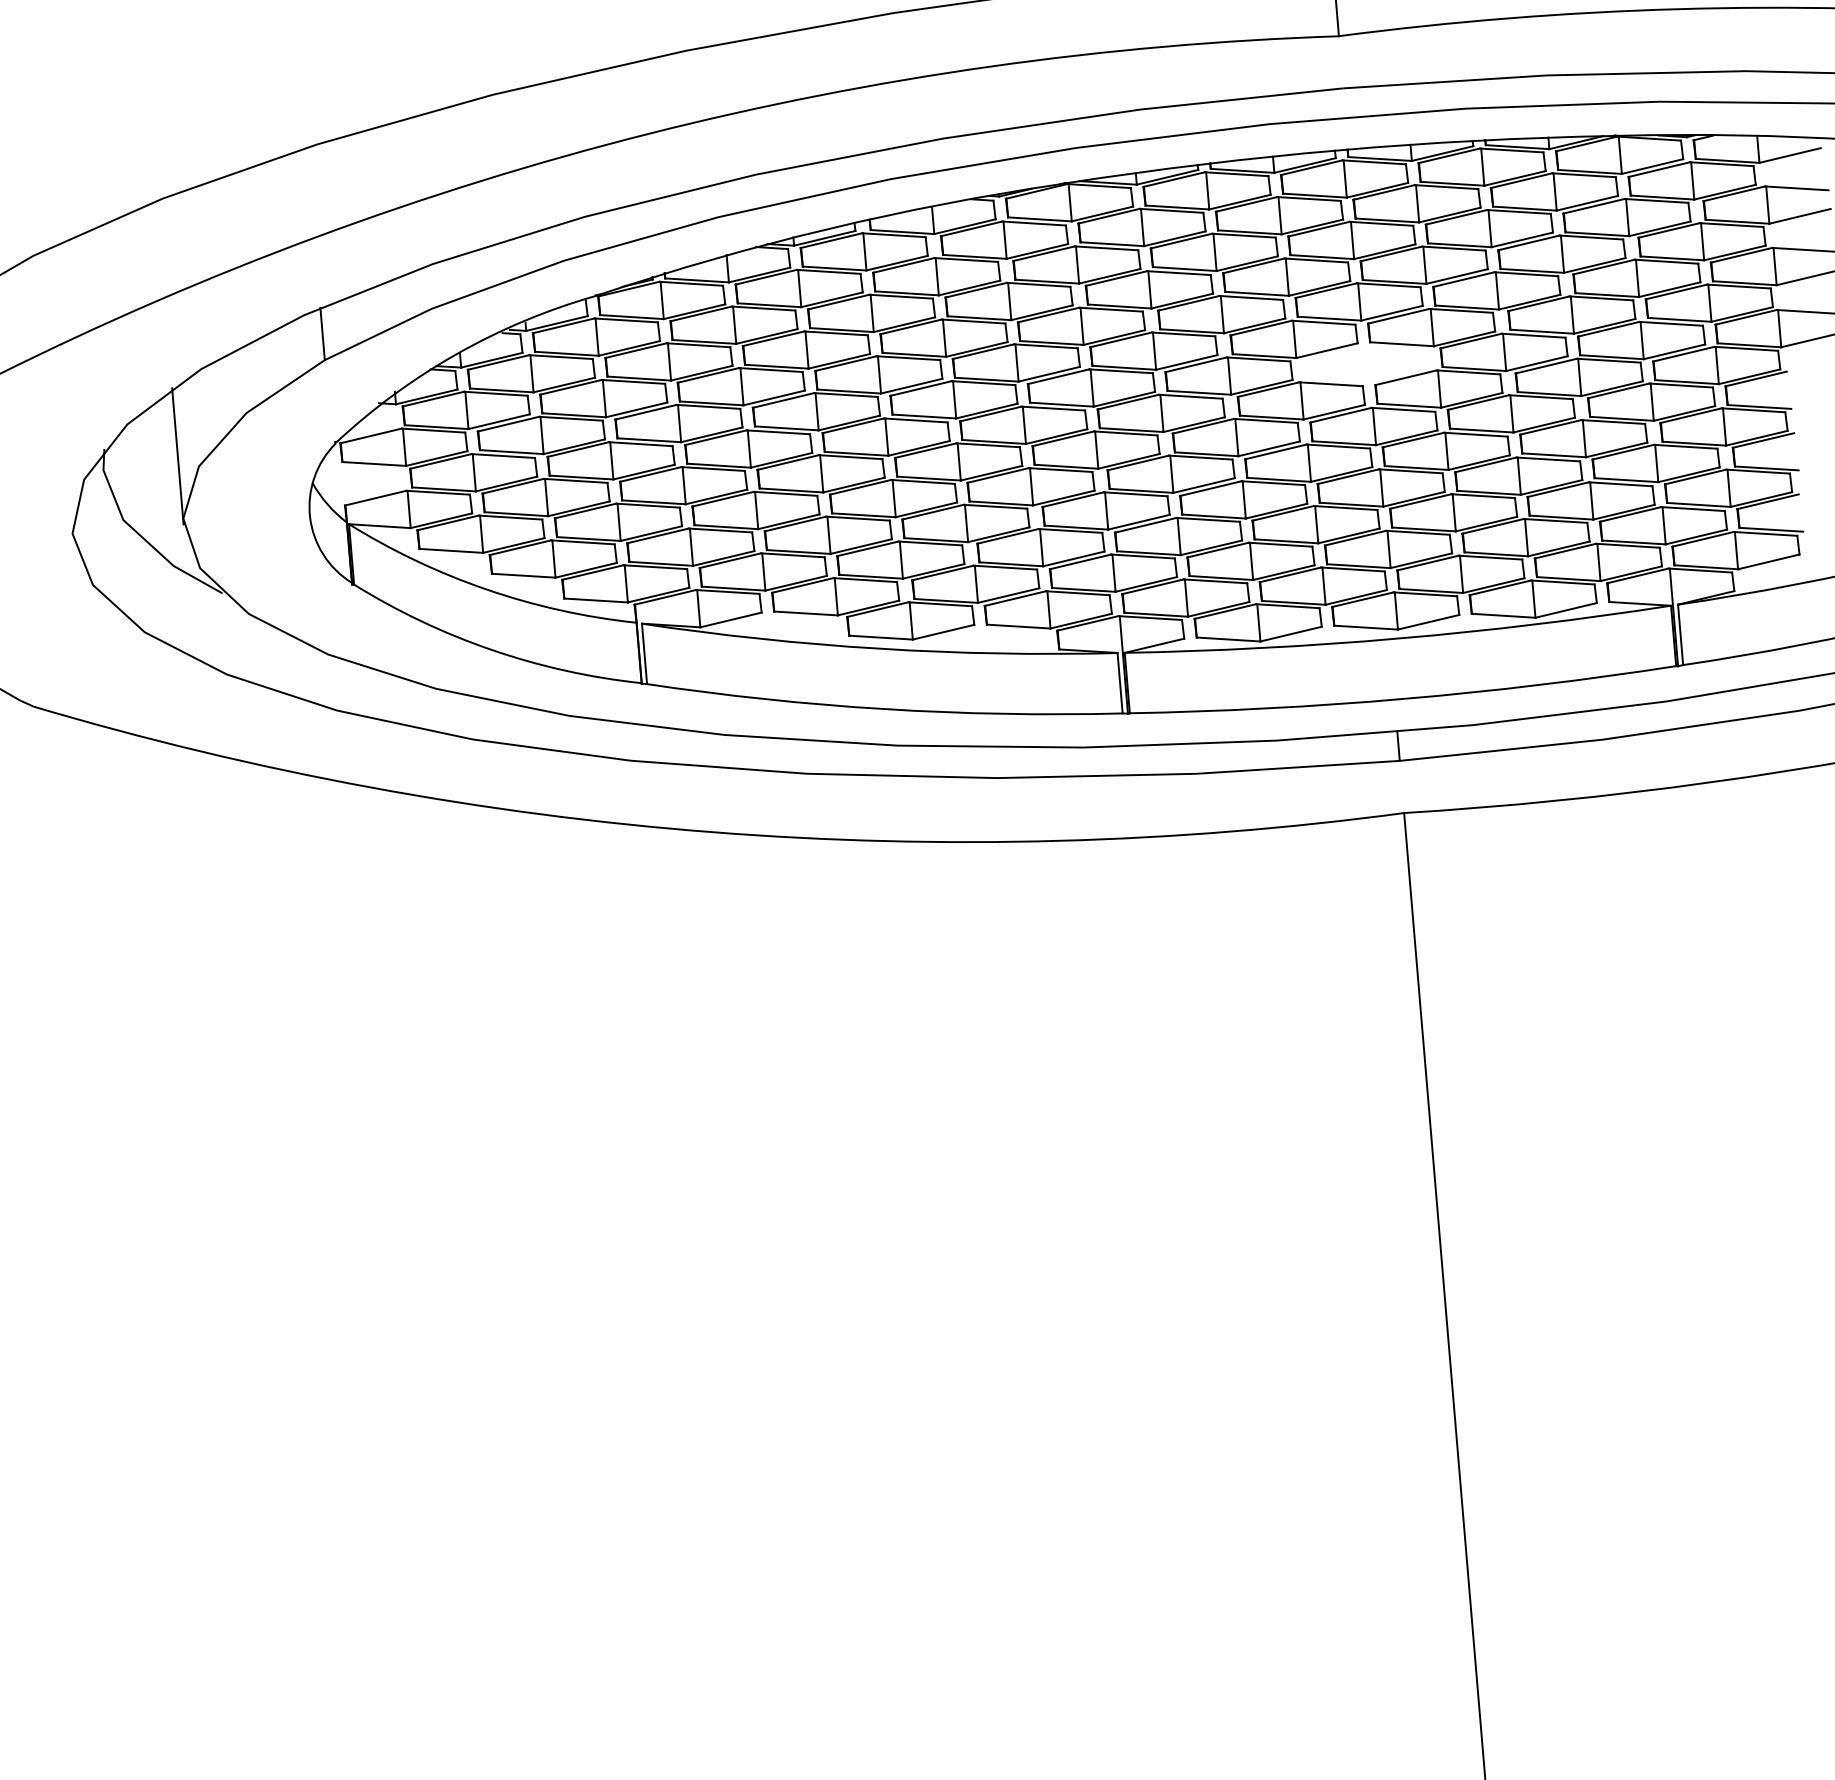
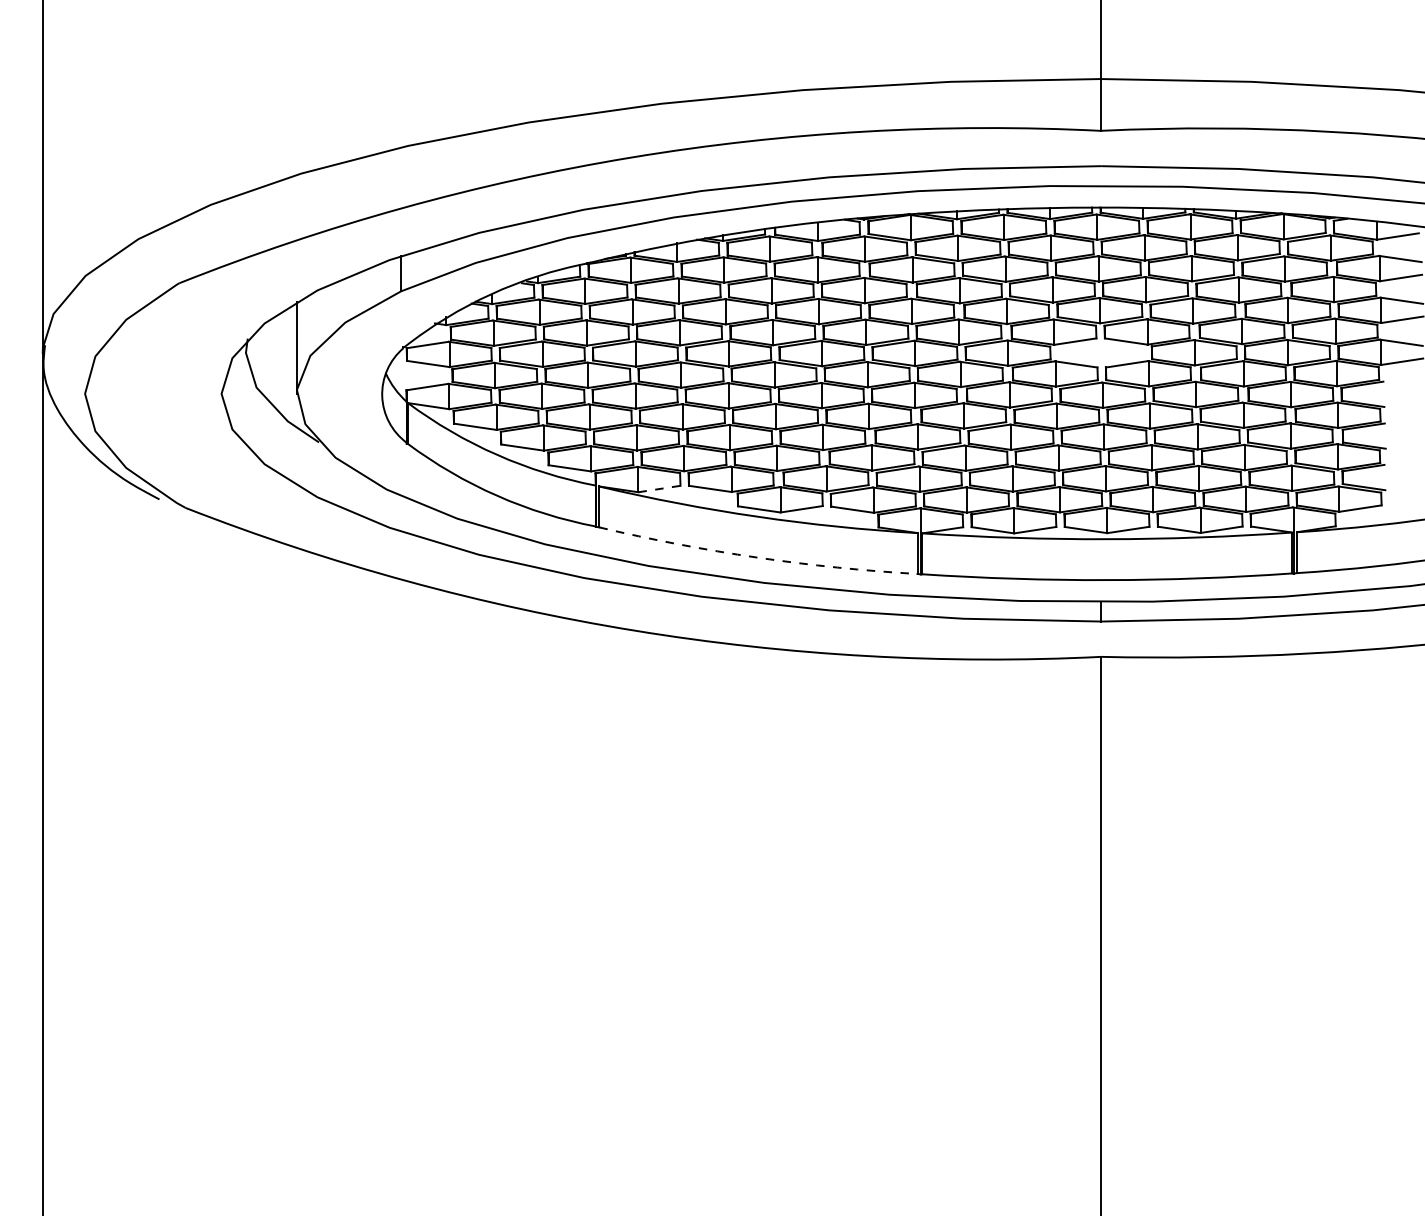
line: (730, 619) -> (659, 488), solid -> dashed
arc: (884, 708) -> (757, 557), solid -> dashed

